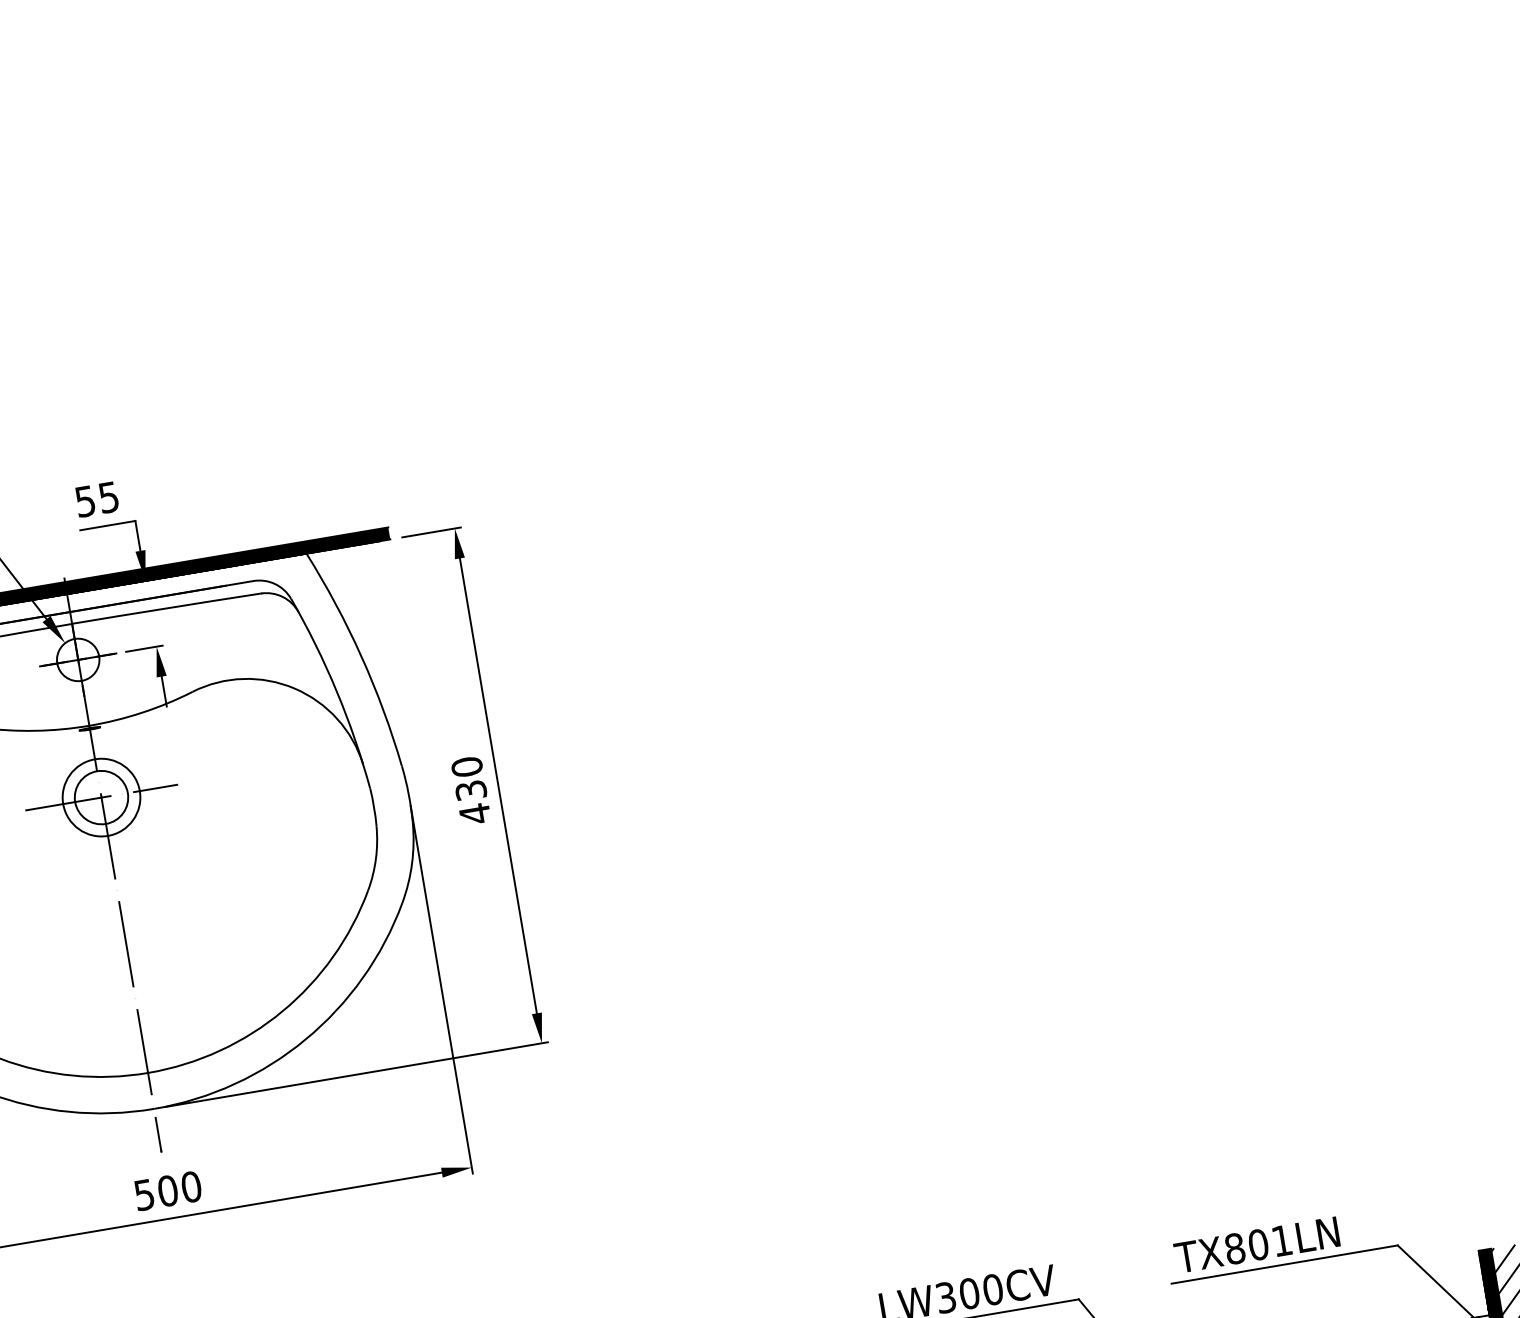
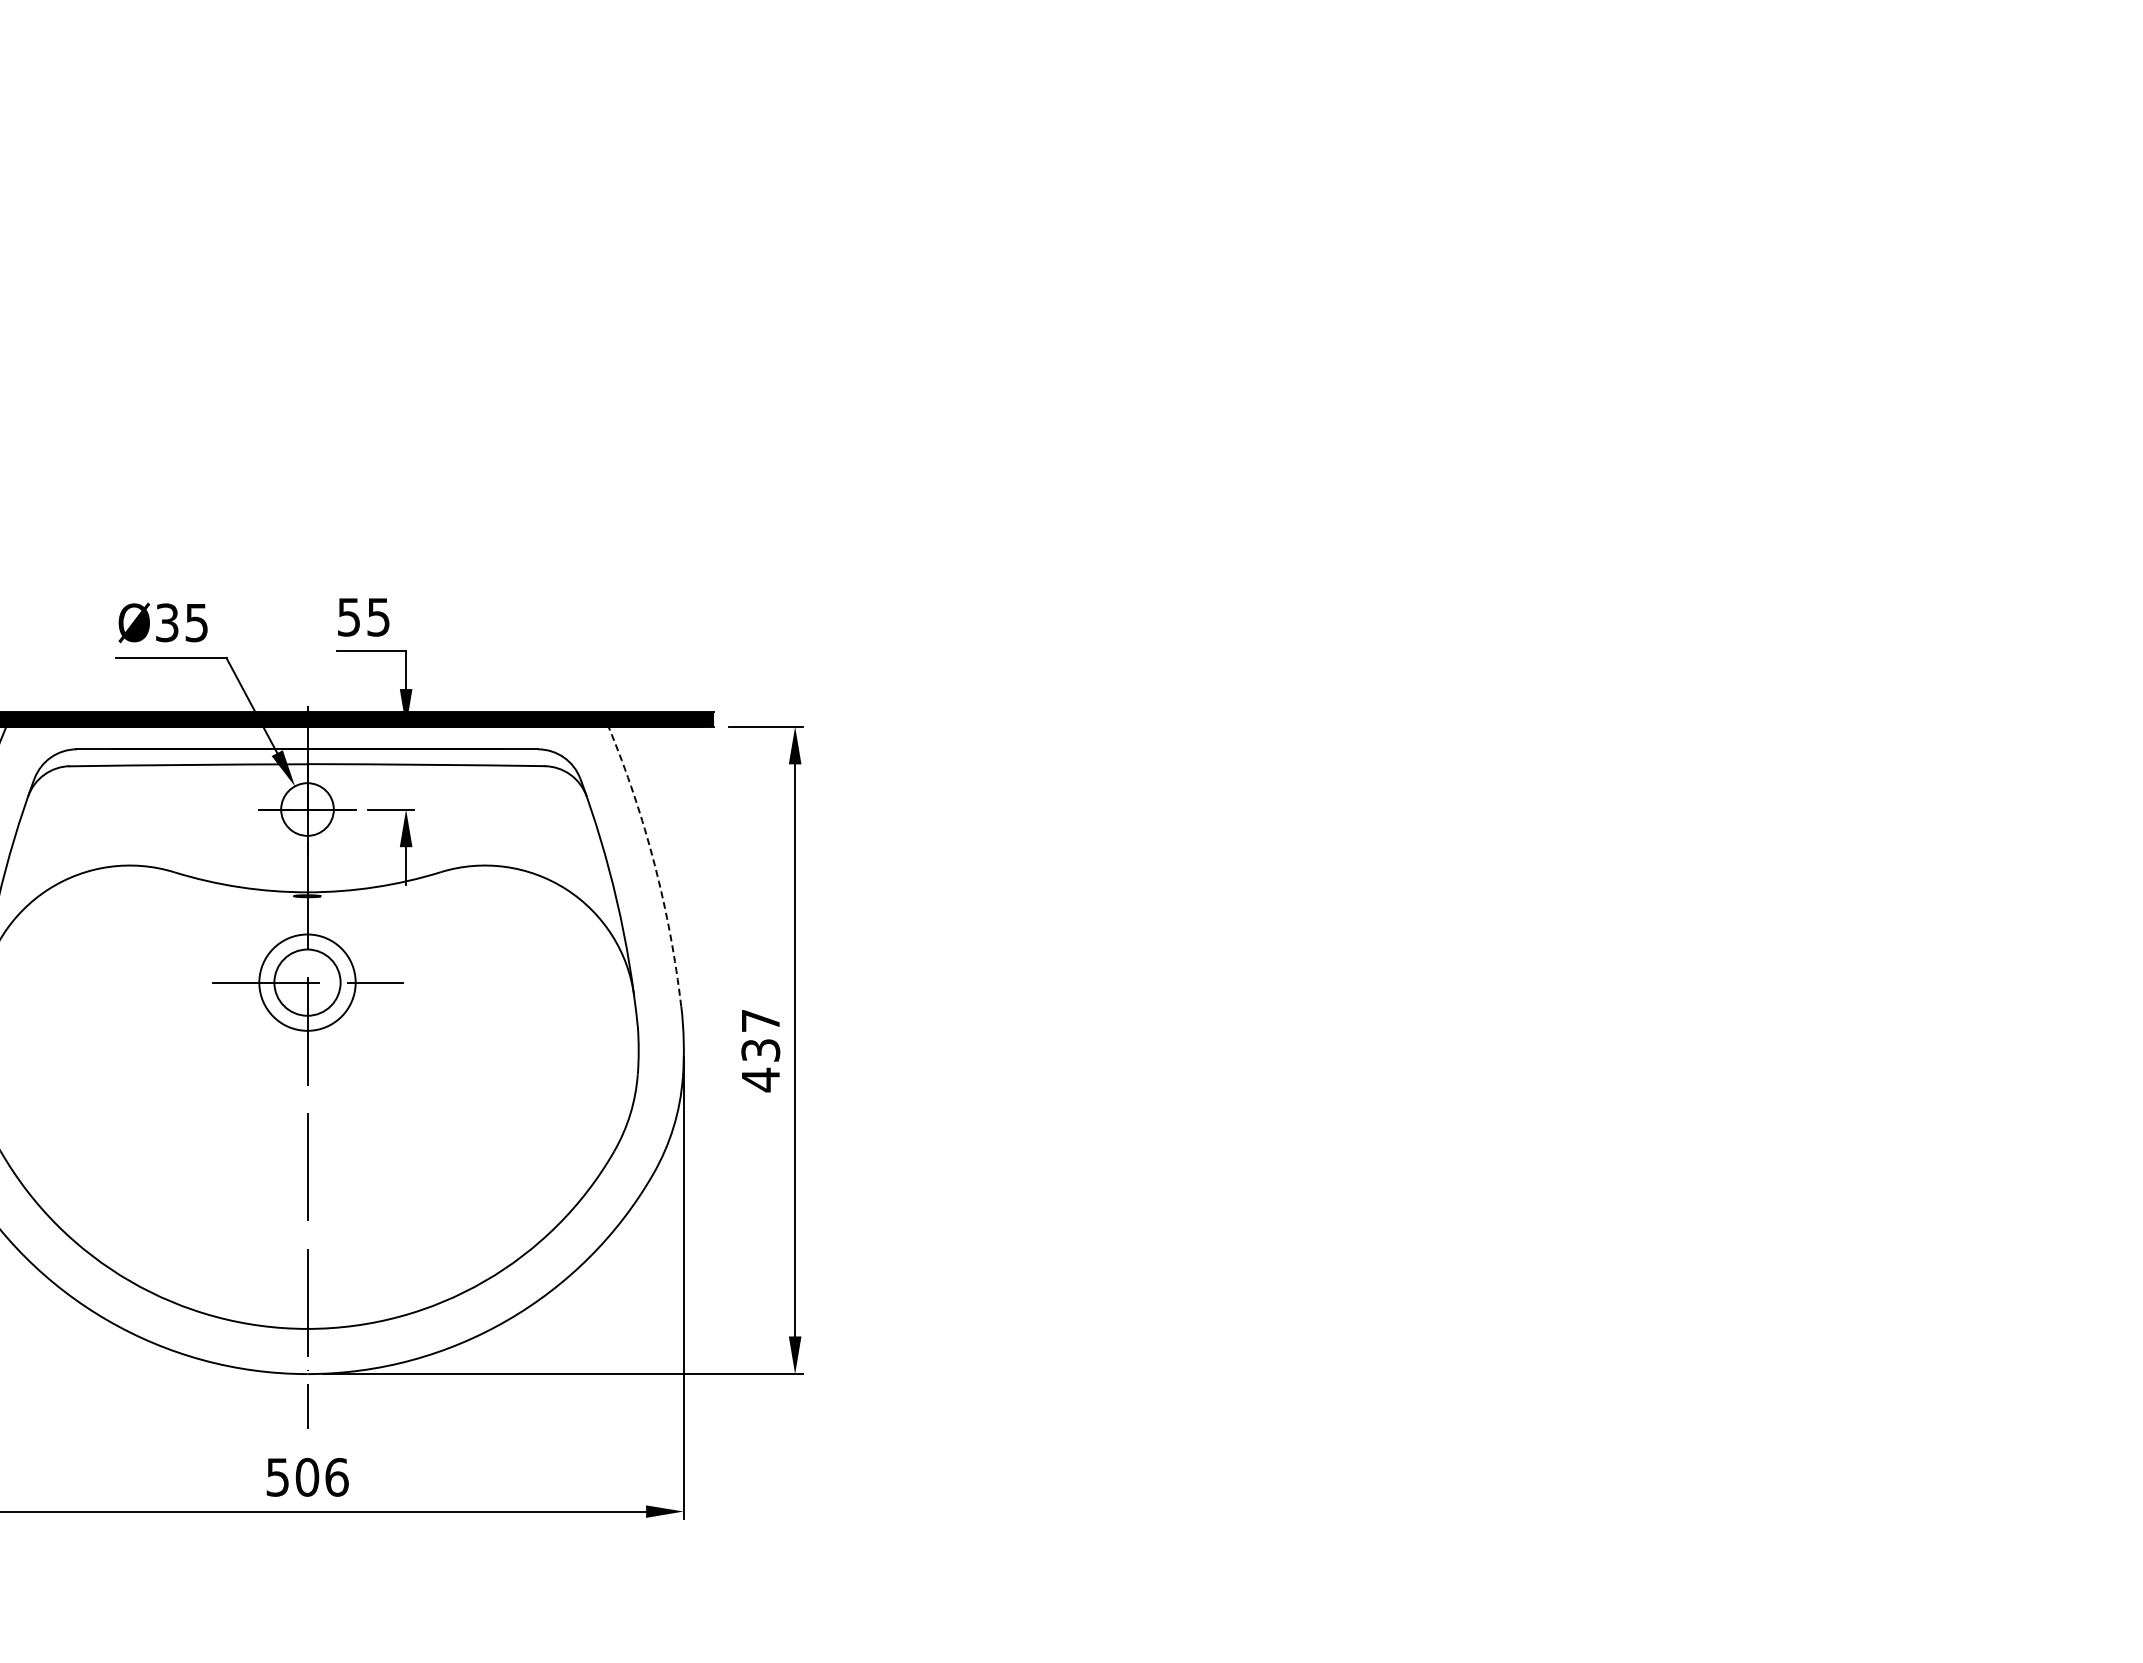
arc: (361, 656) -> (654, 864), solid -> dashed
text: (466, 766) -> (760, 1020), 430 -> 437
text: (190, 1186) -> (336, 1476), 500 -> 506

